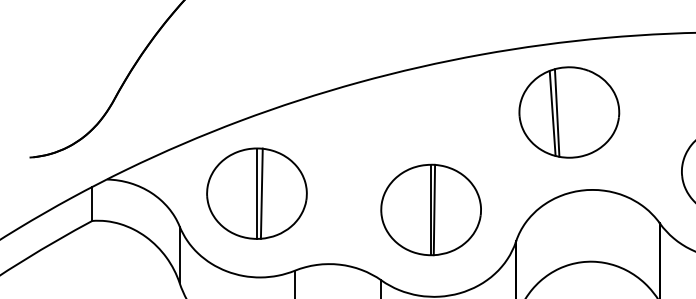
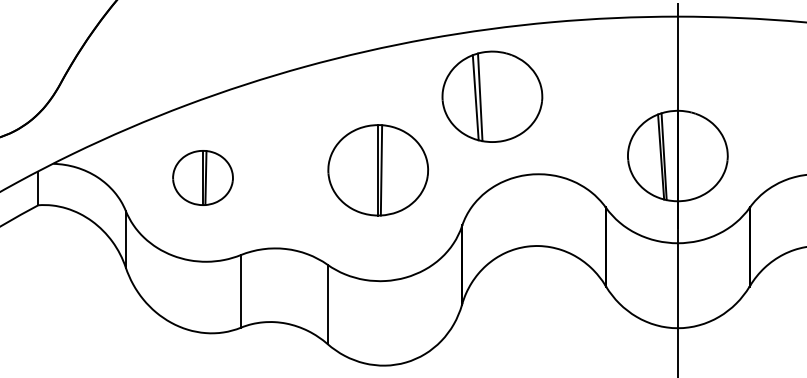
part: (569, 112) -> (492, 96), moved
part: (256, 193) -> (202, 177), size x0.6
part: (430, 210) -> (377, 170), moved

